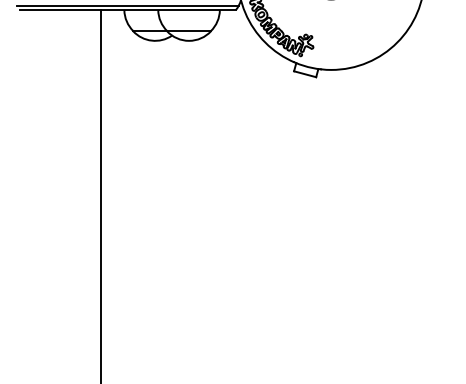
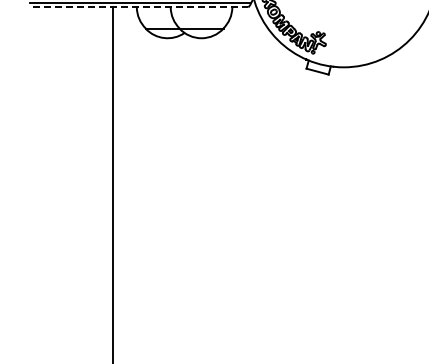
line: (128, 10) -> (140, 7), solid -> dashed

